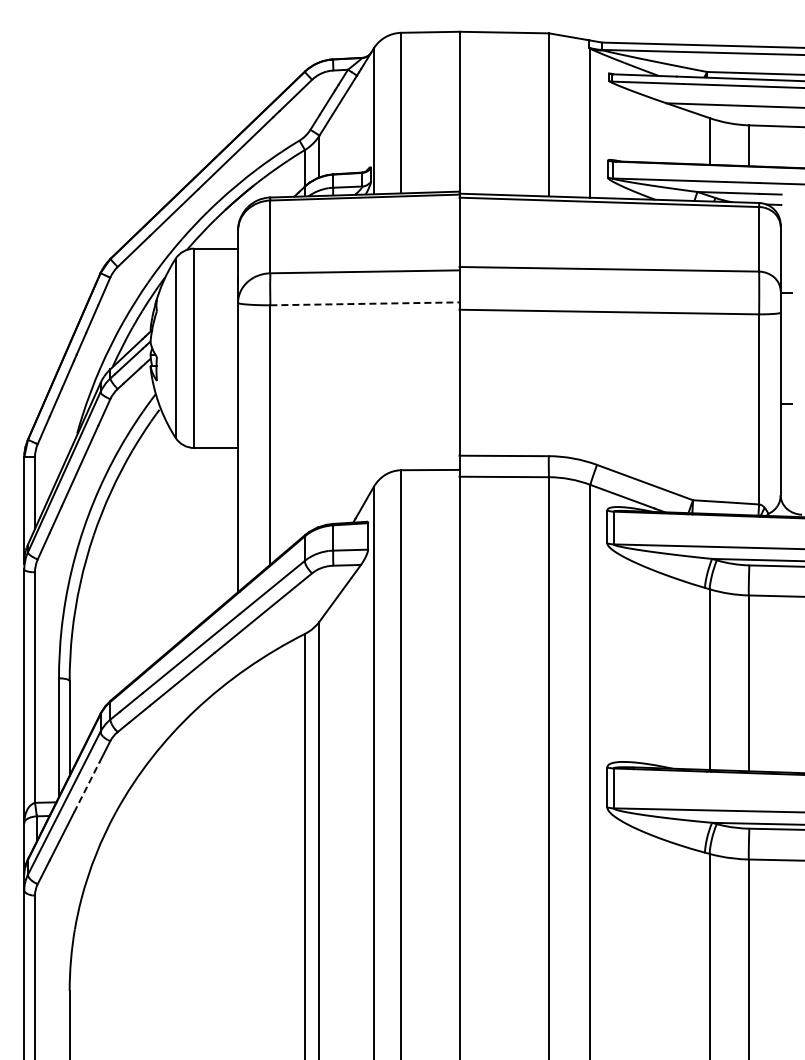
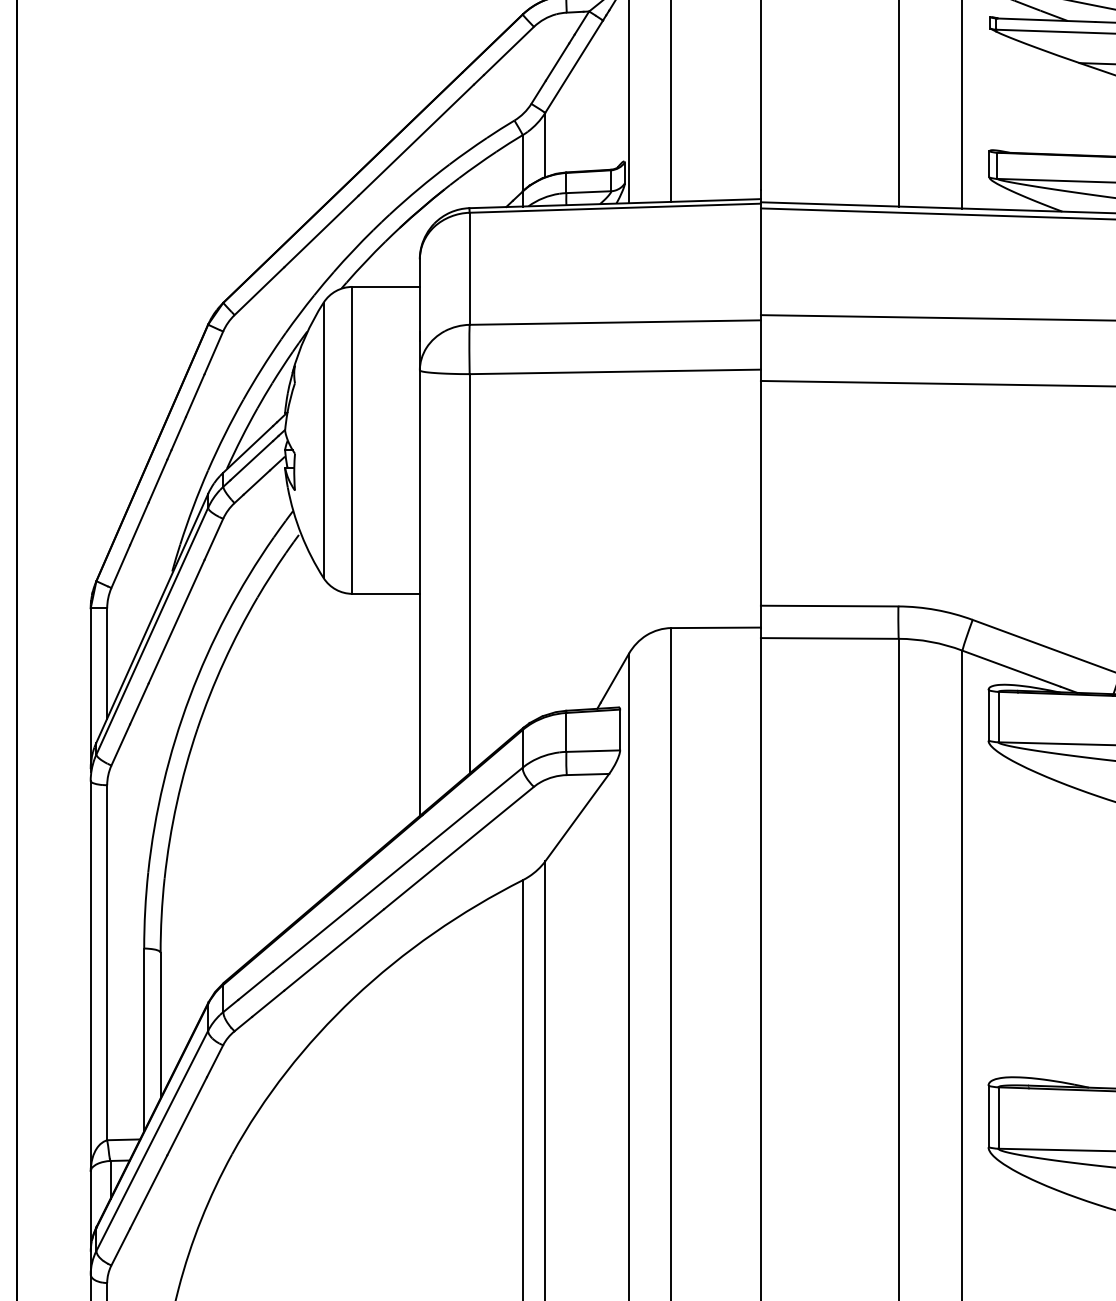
line: (364, 303) -> (614, 371), dashed -> solid
line: (87, 786) -> (188, 1115), dashed -> solid

